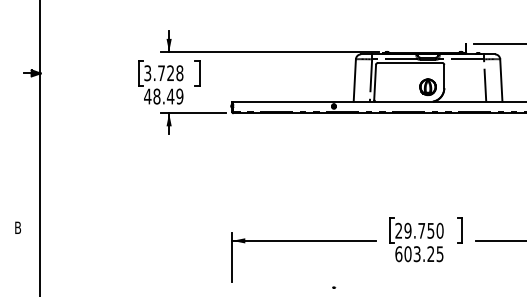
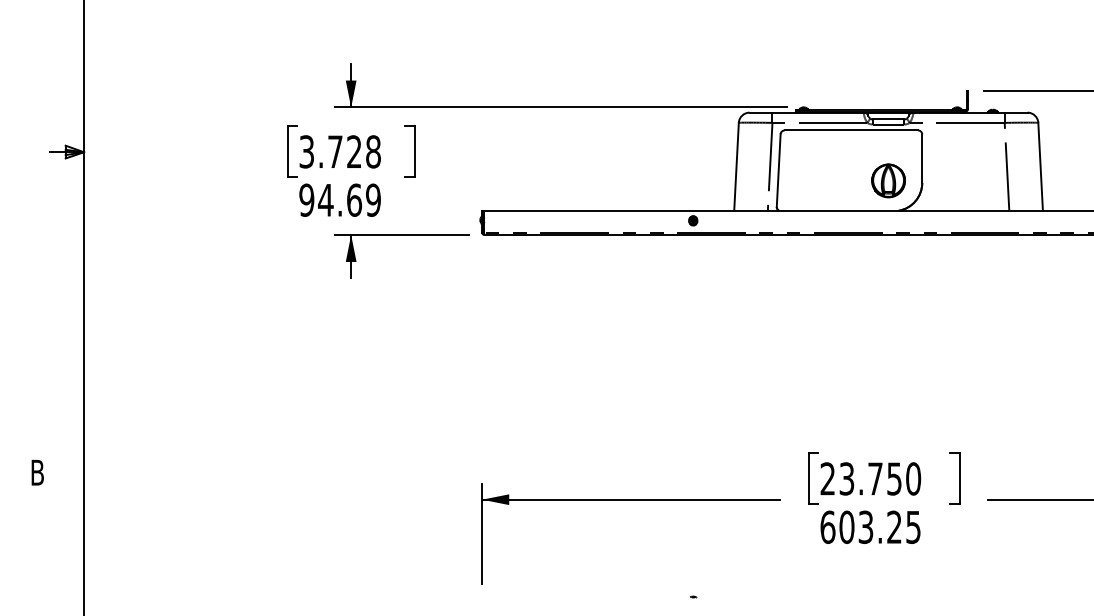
text: (159, 96) -> (331, 200), 48.49 -> 94.69
text: (407, 230) -> (845, 478), 29.750 -> 23.750

